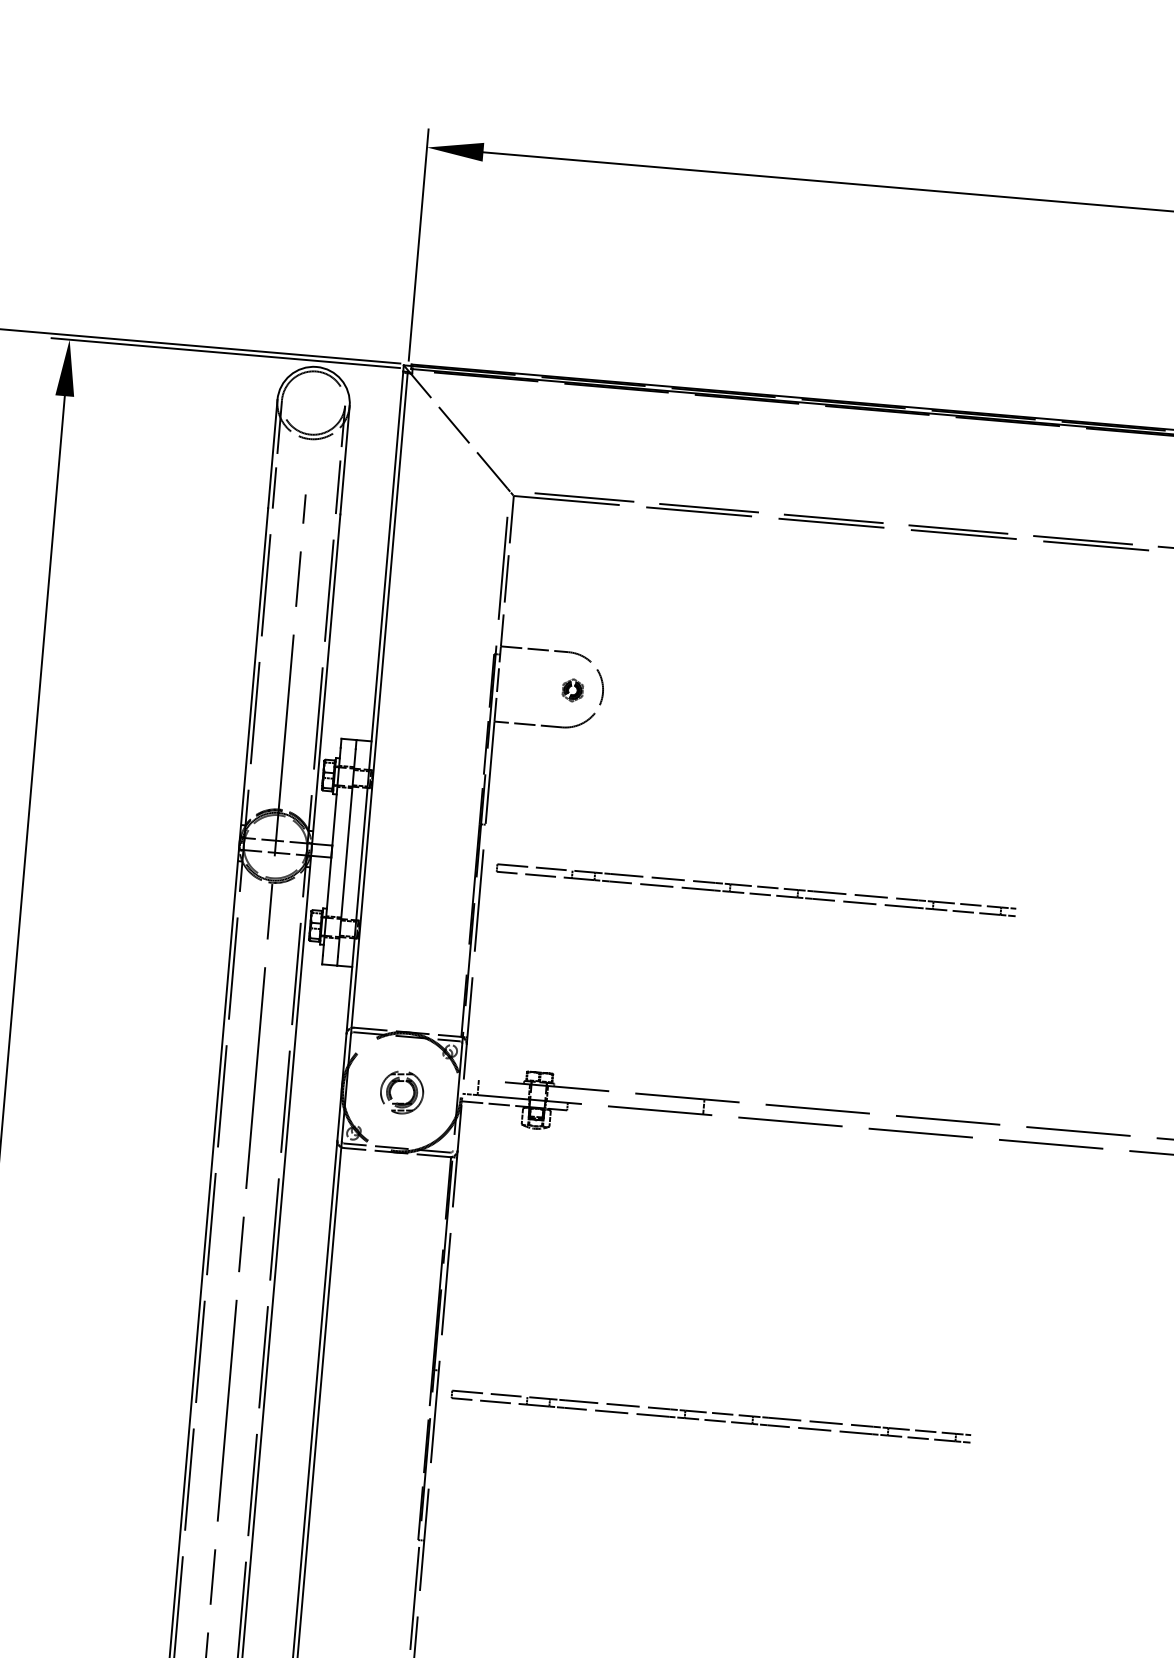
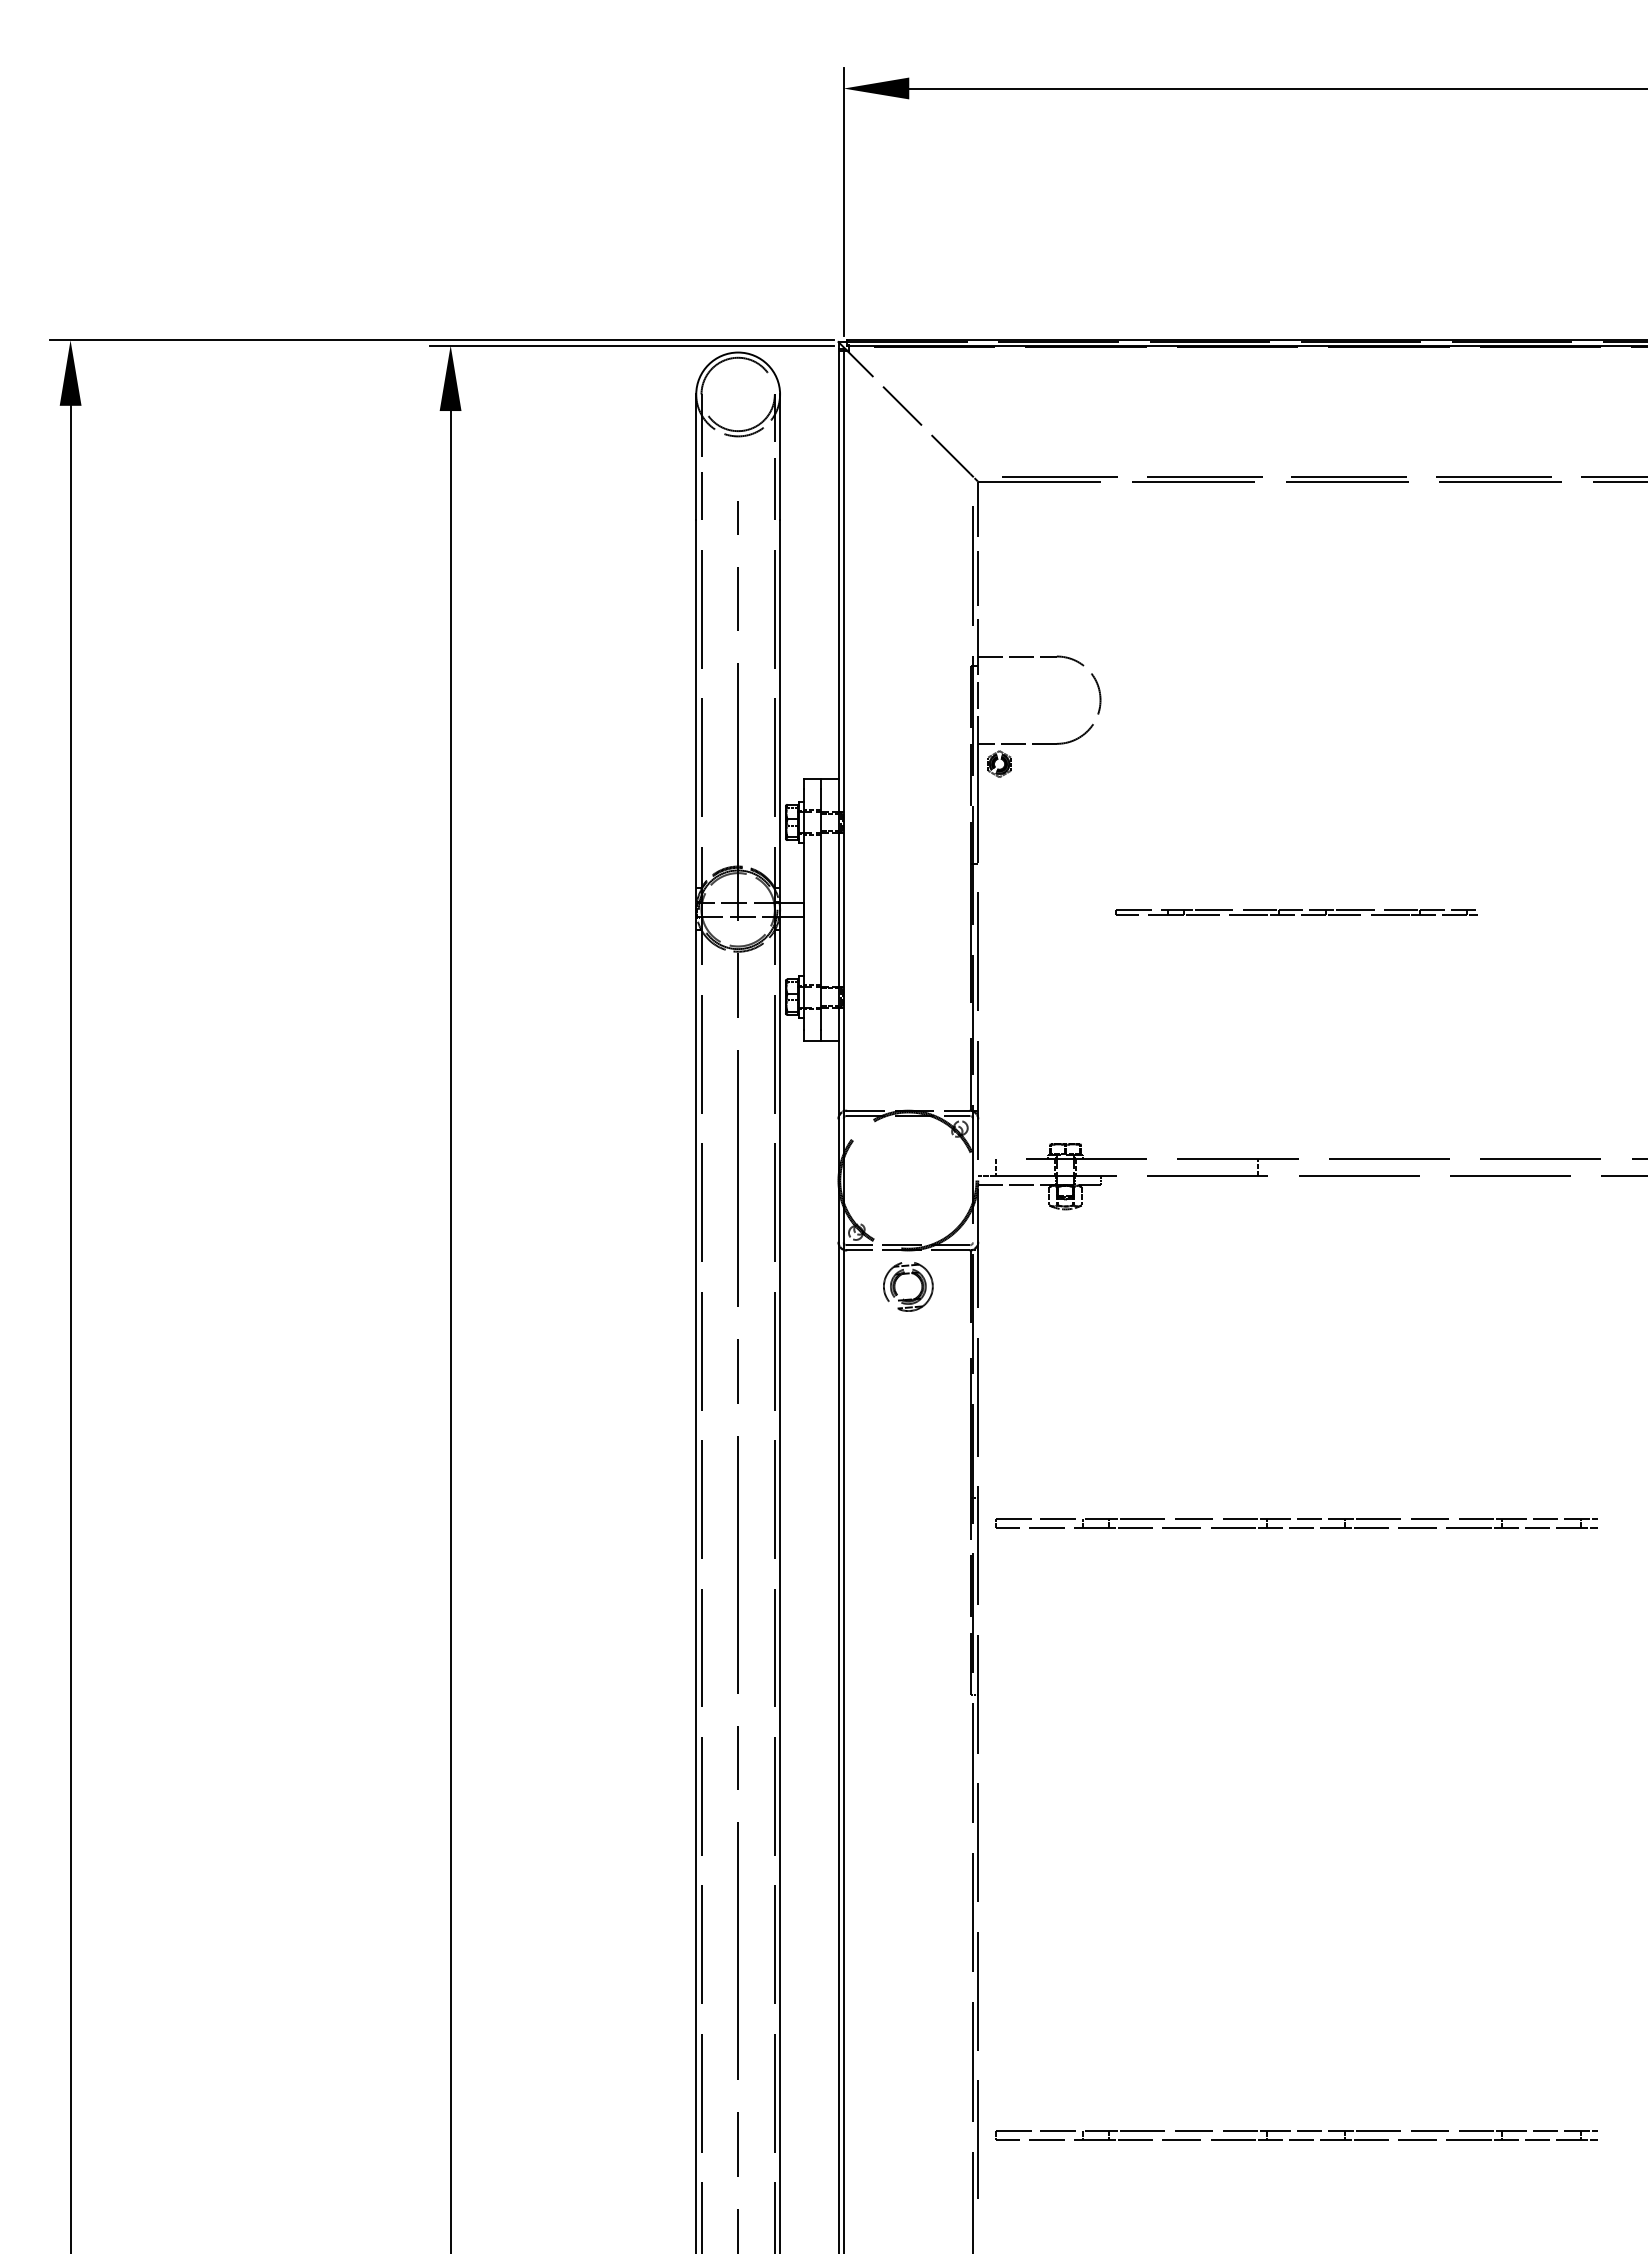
part: (572, 689) -> (999, 763), moved
part: (756, 890) -> (1296, 912), size x0.6
part: (403, 1082) -> (908, 1274), moved

